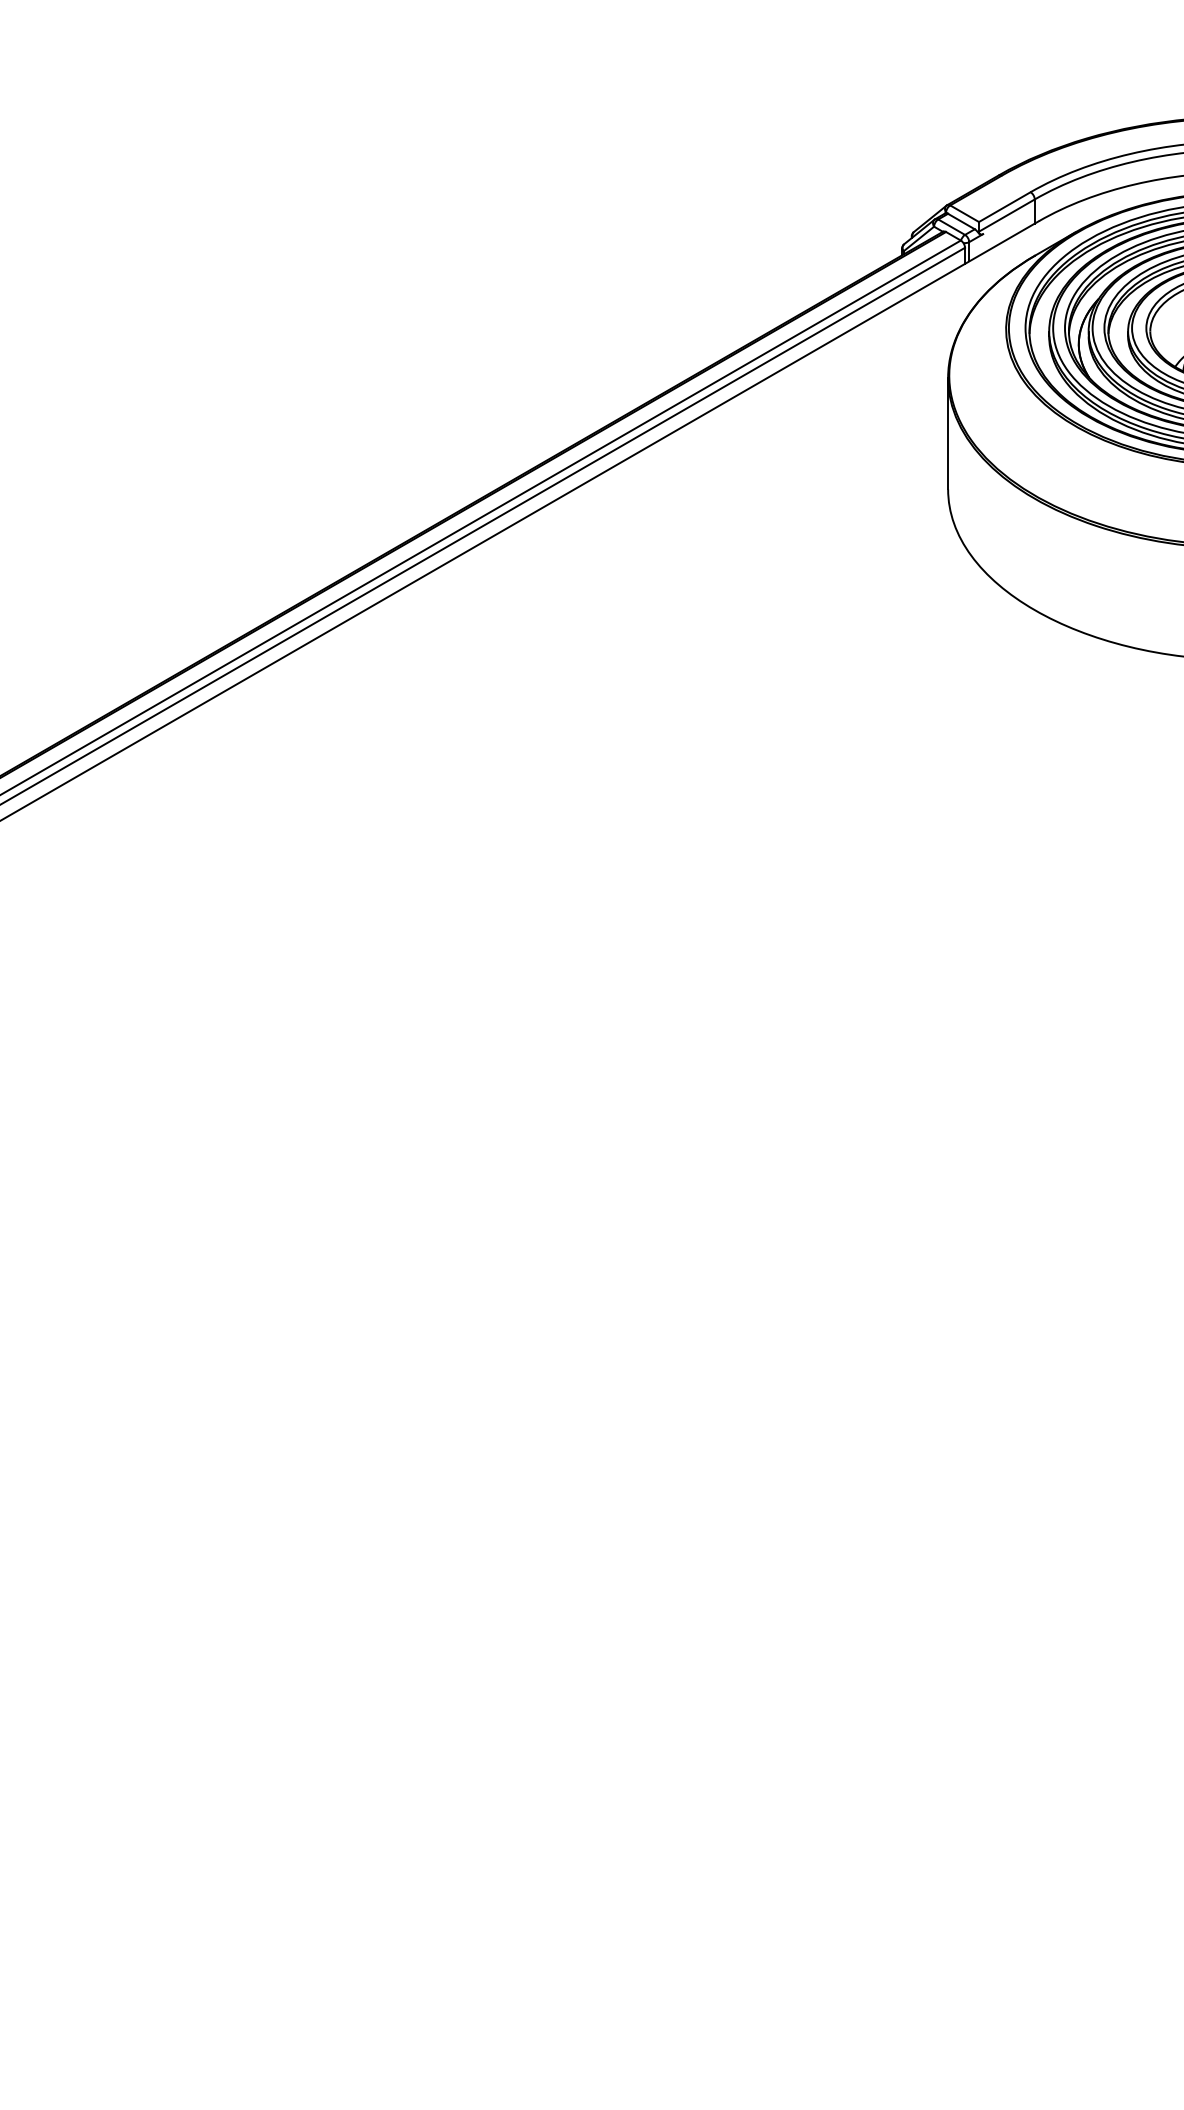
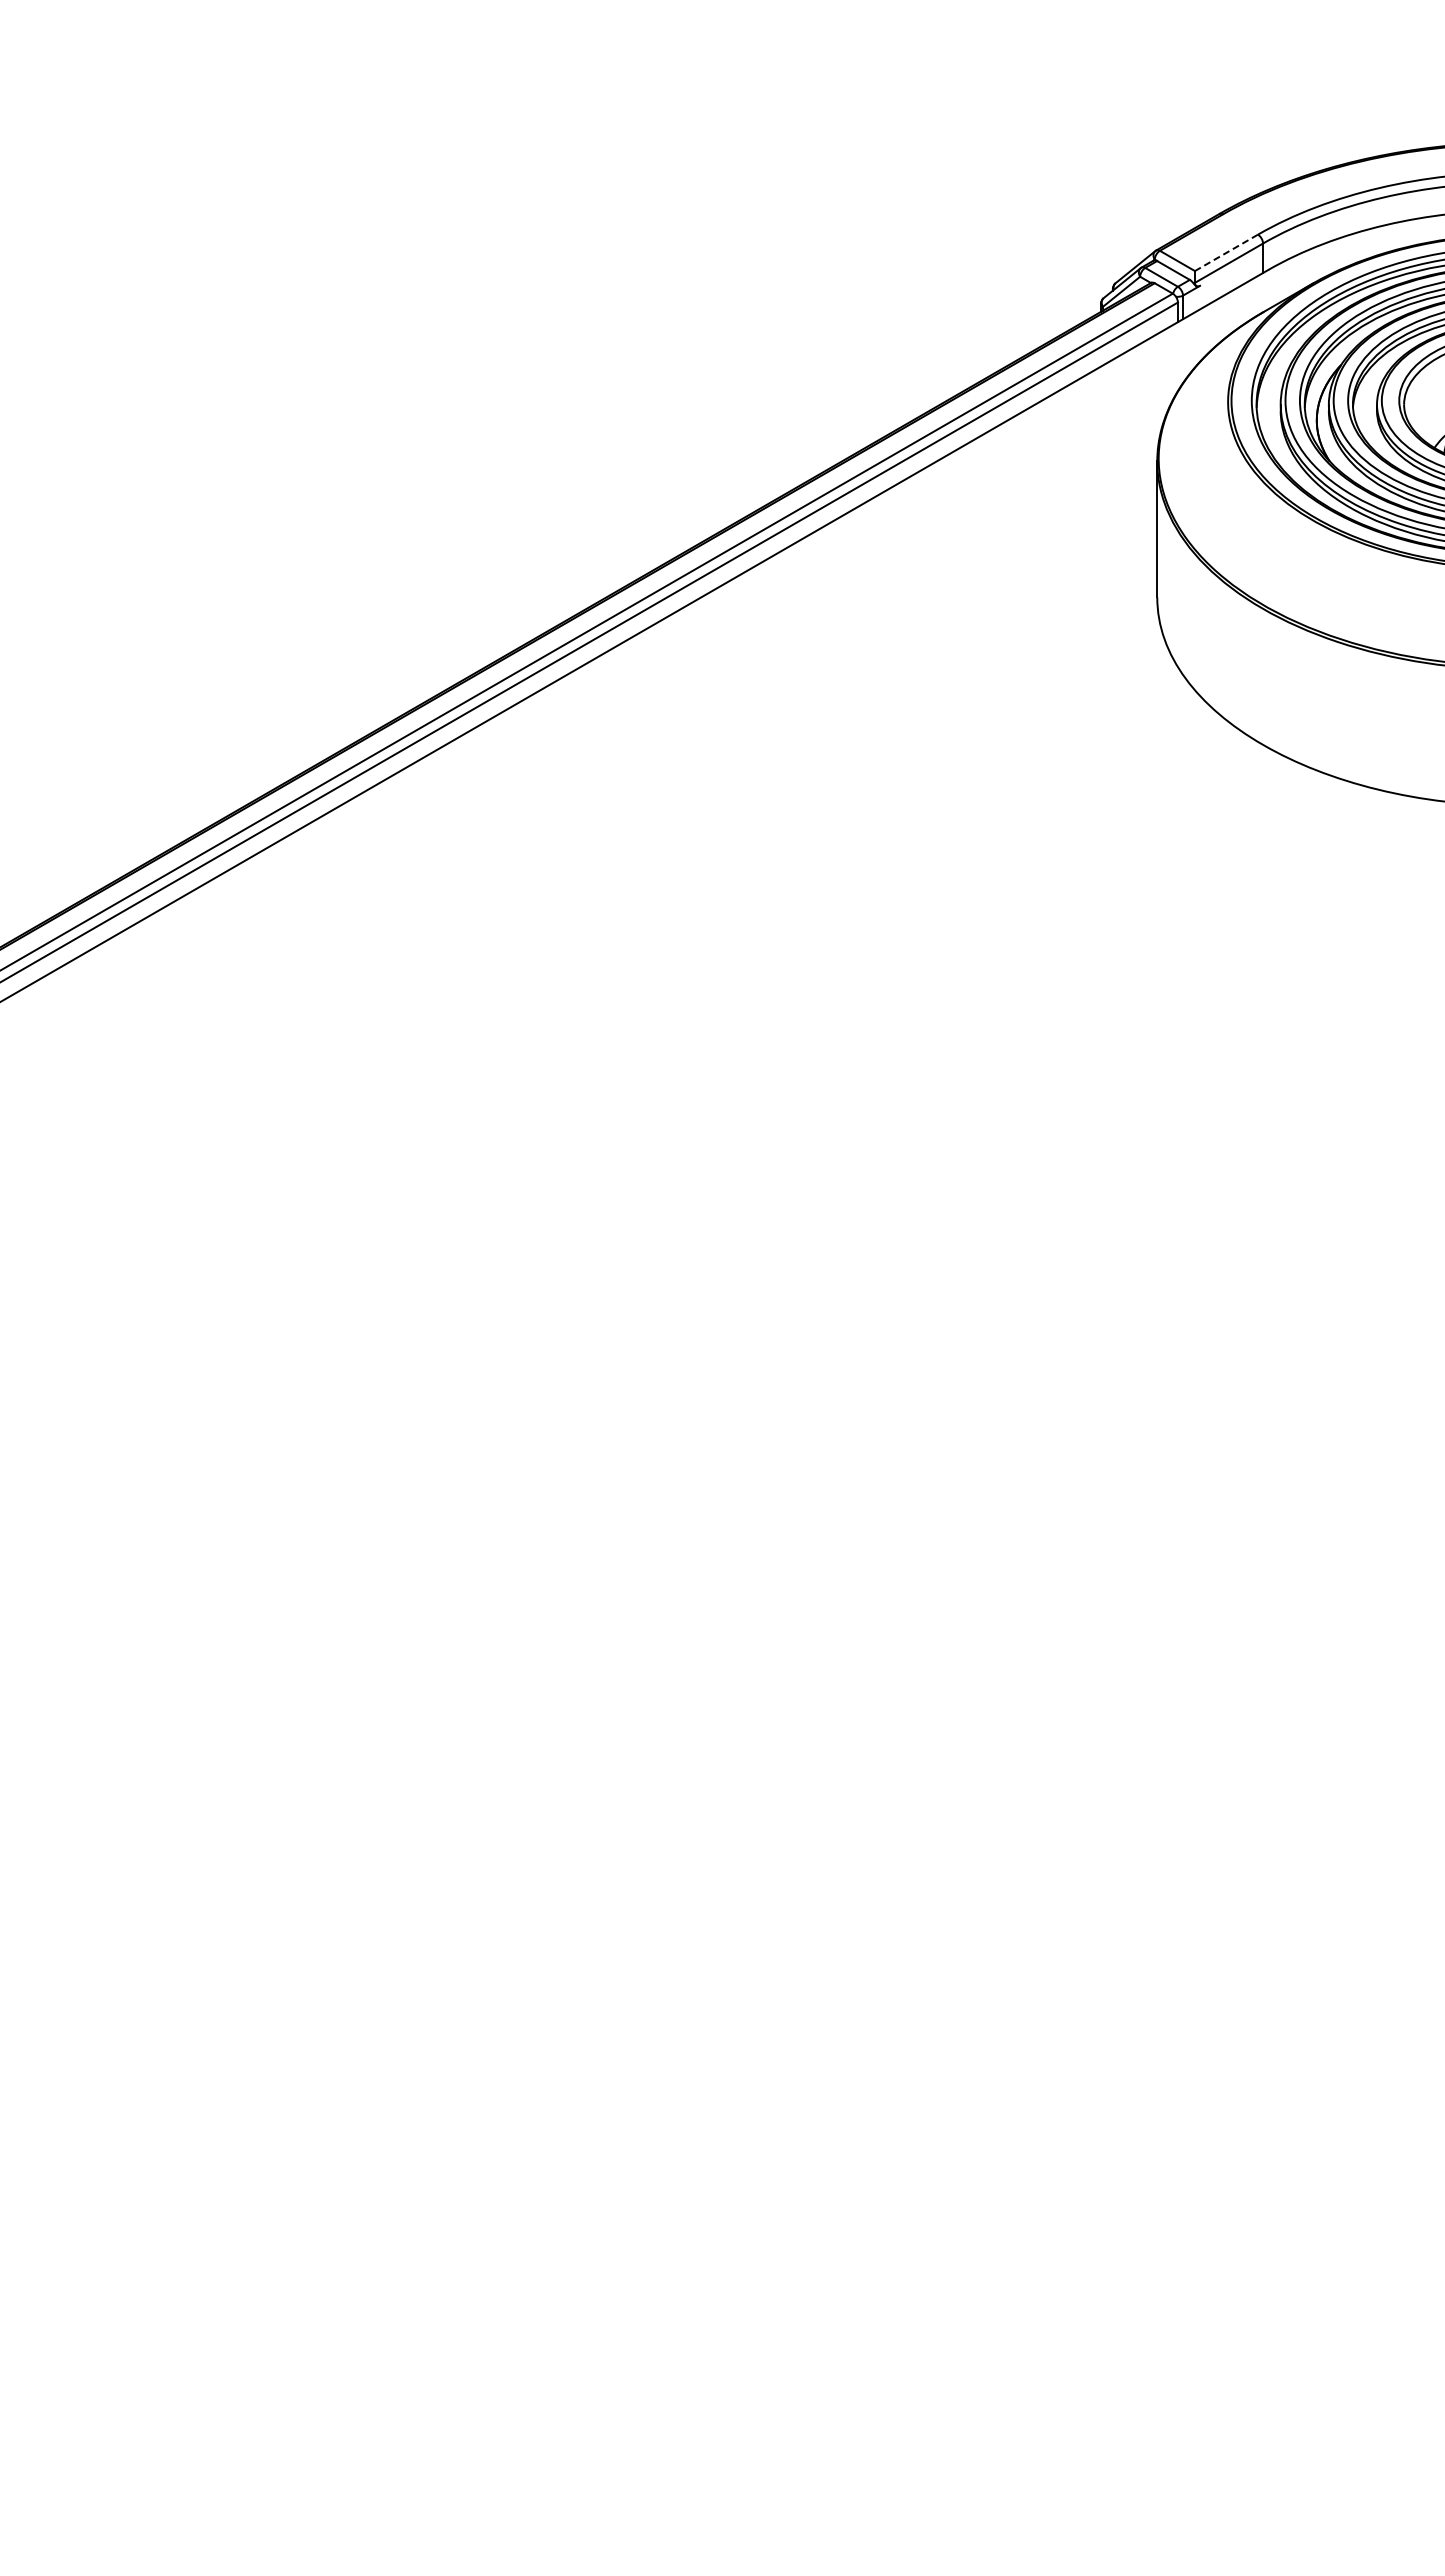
line: (1004, 207) -> (1226, 253), solid -> dashed

